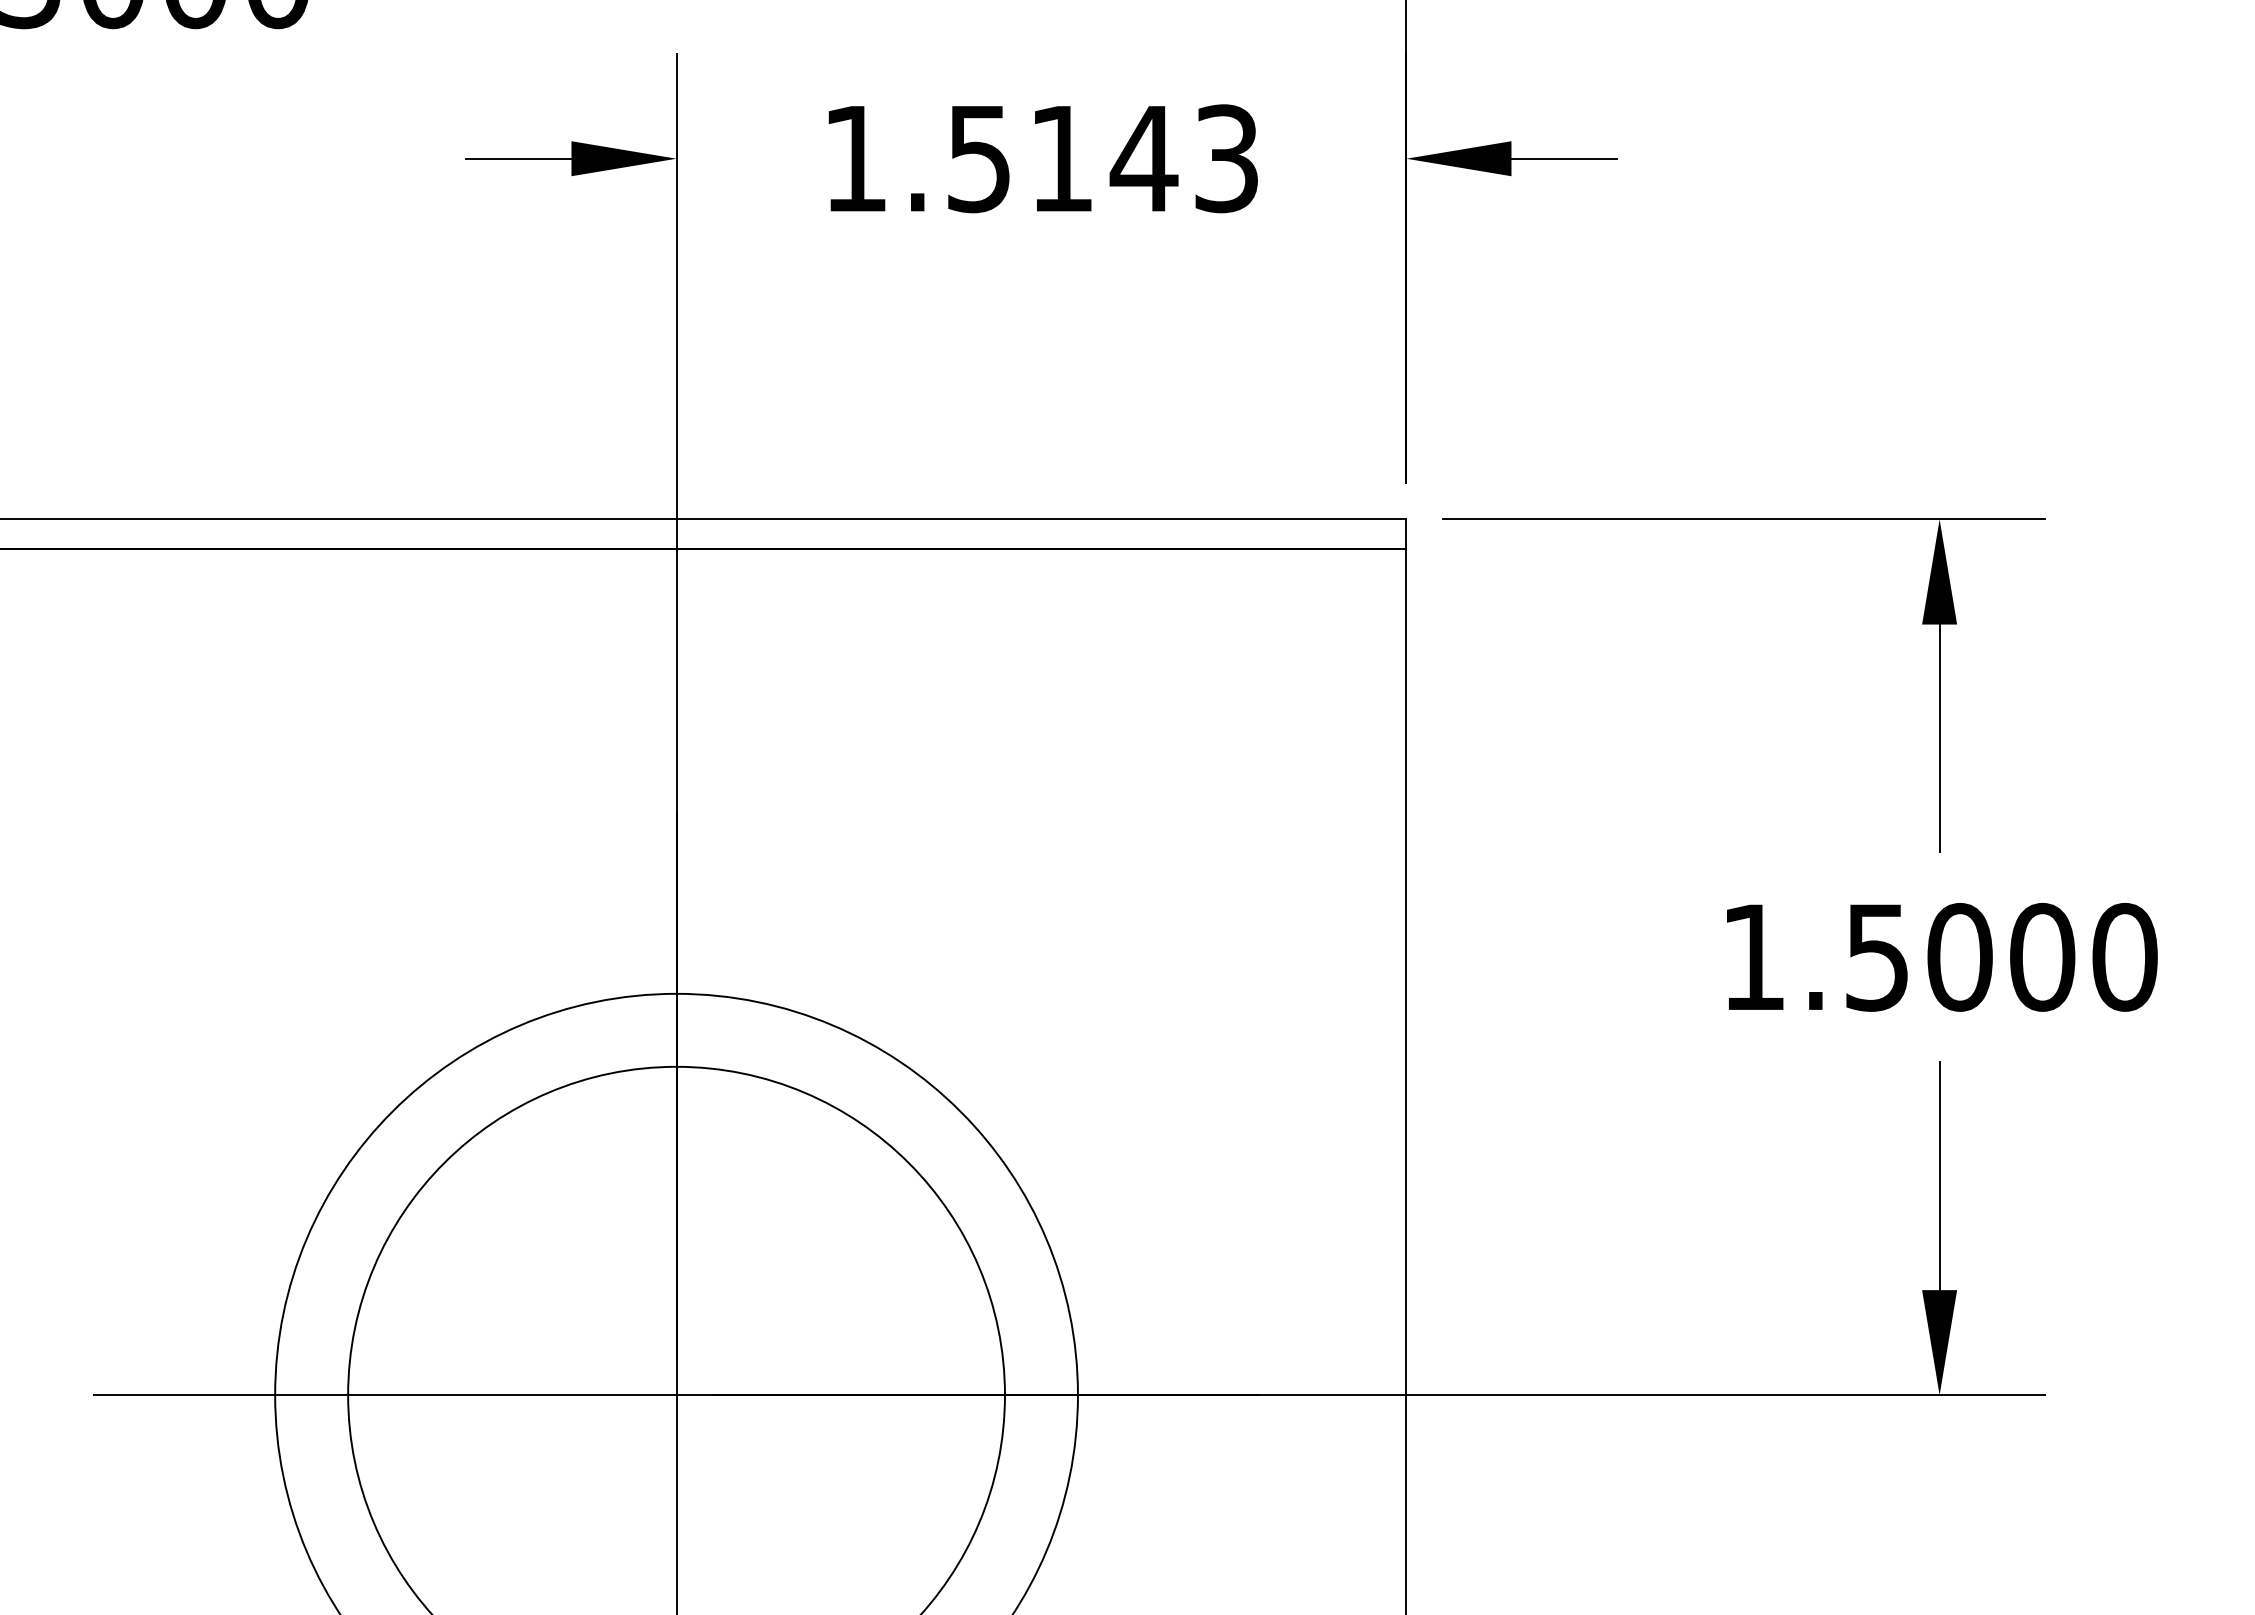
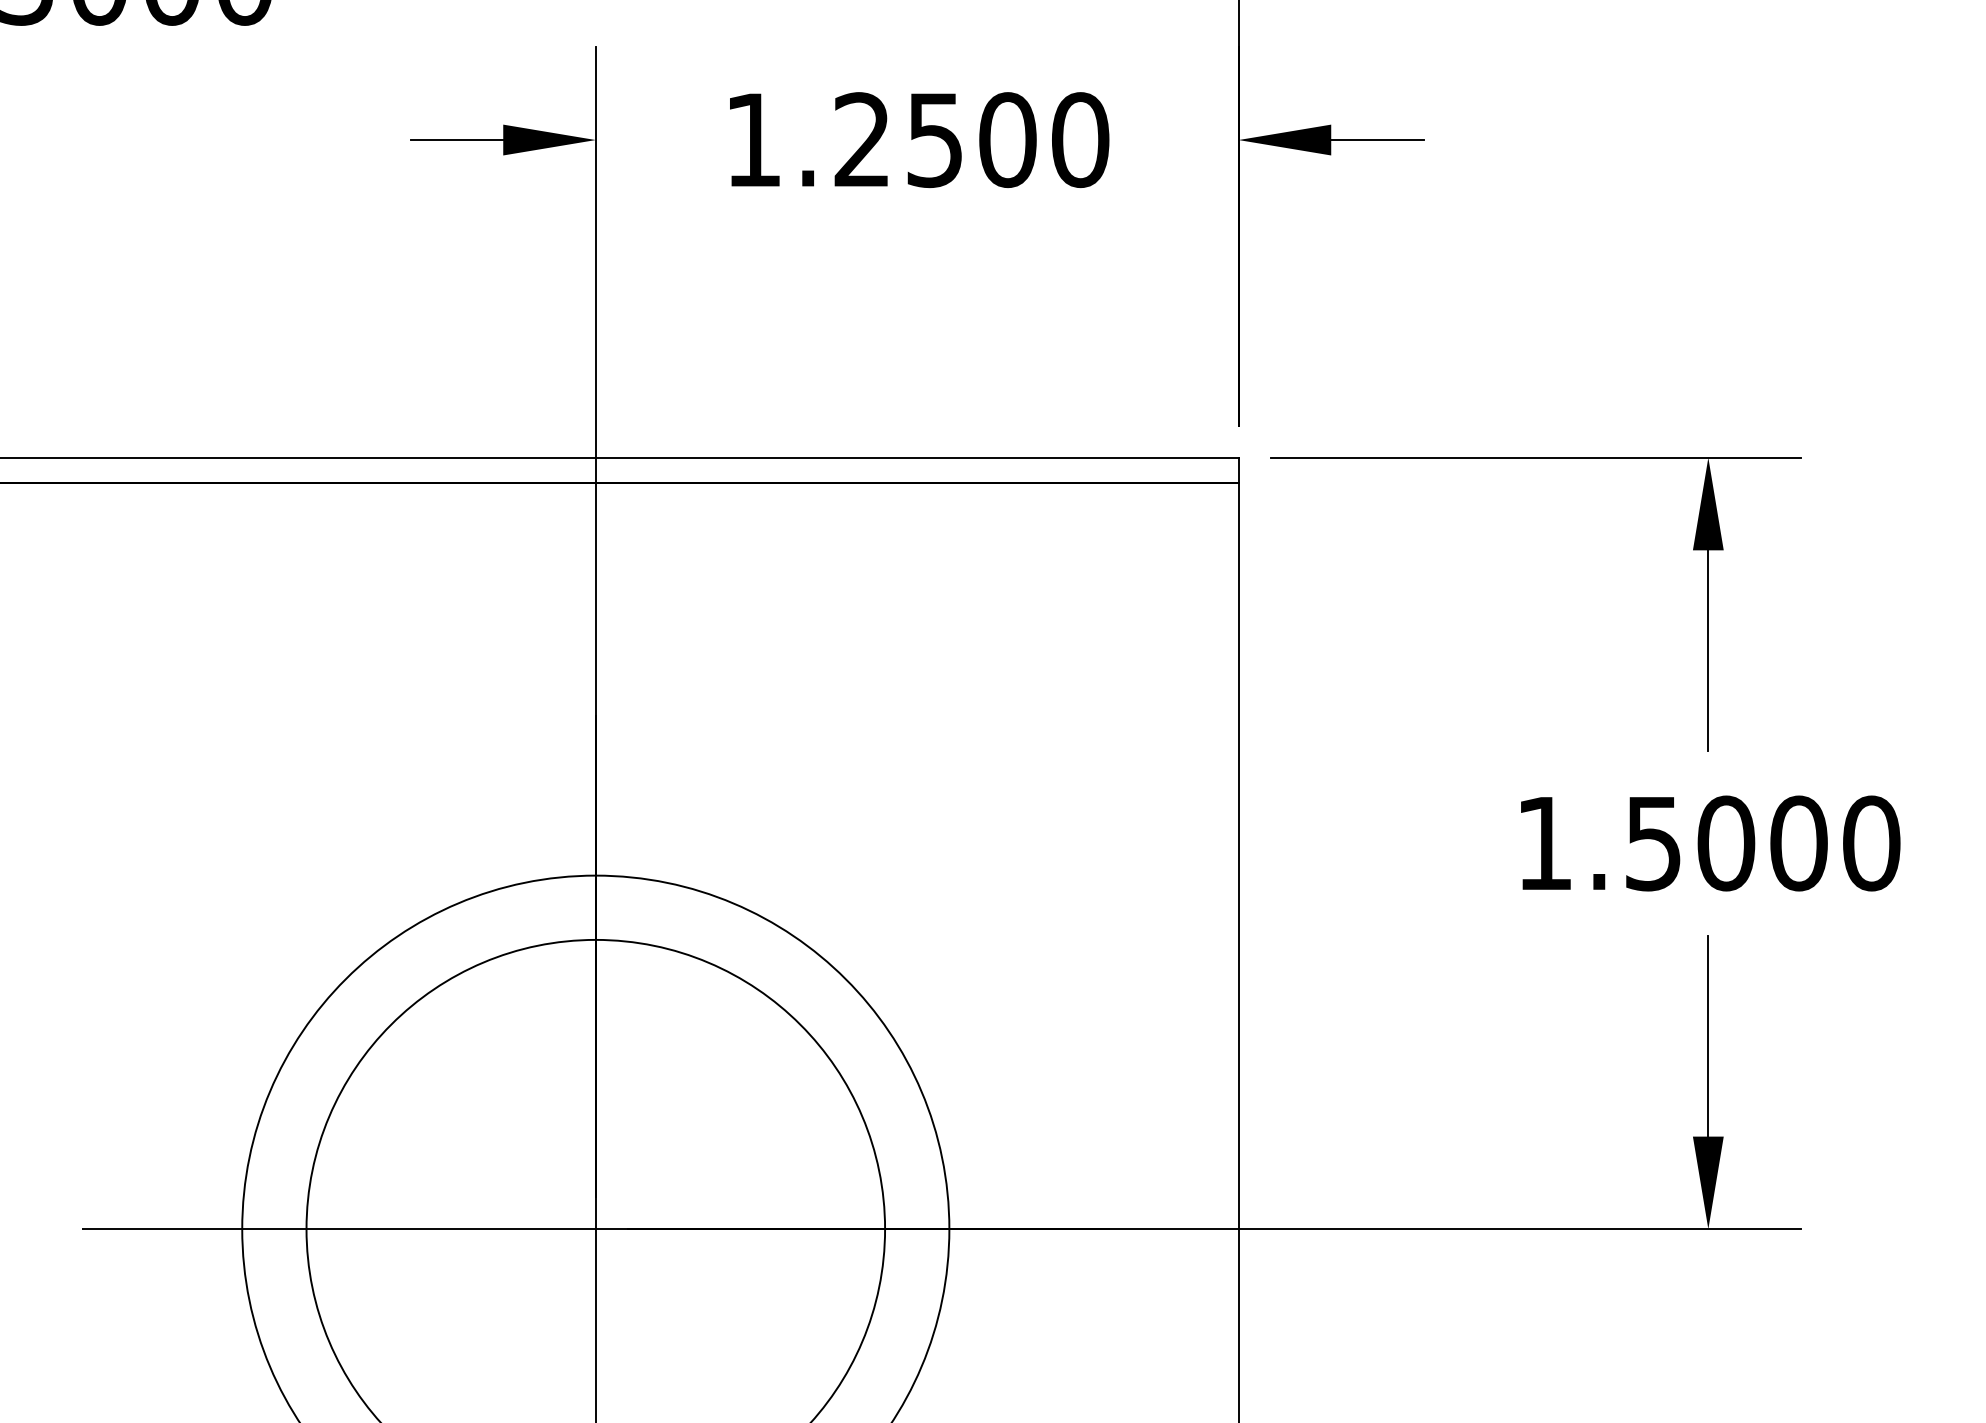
text: (1103, 159) -> (971, 140), 1.5143 -> 1.2500

